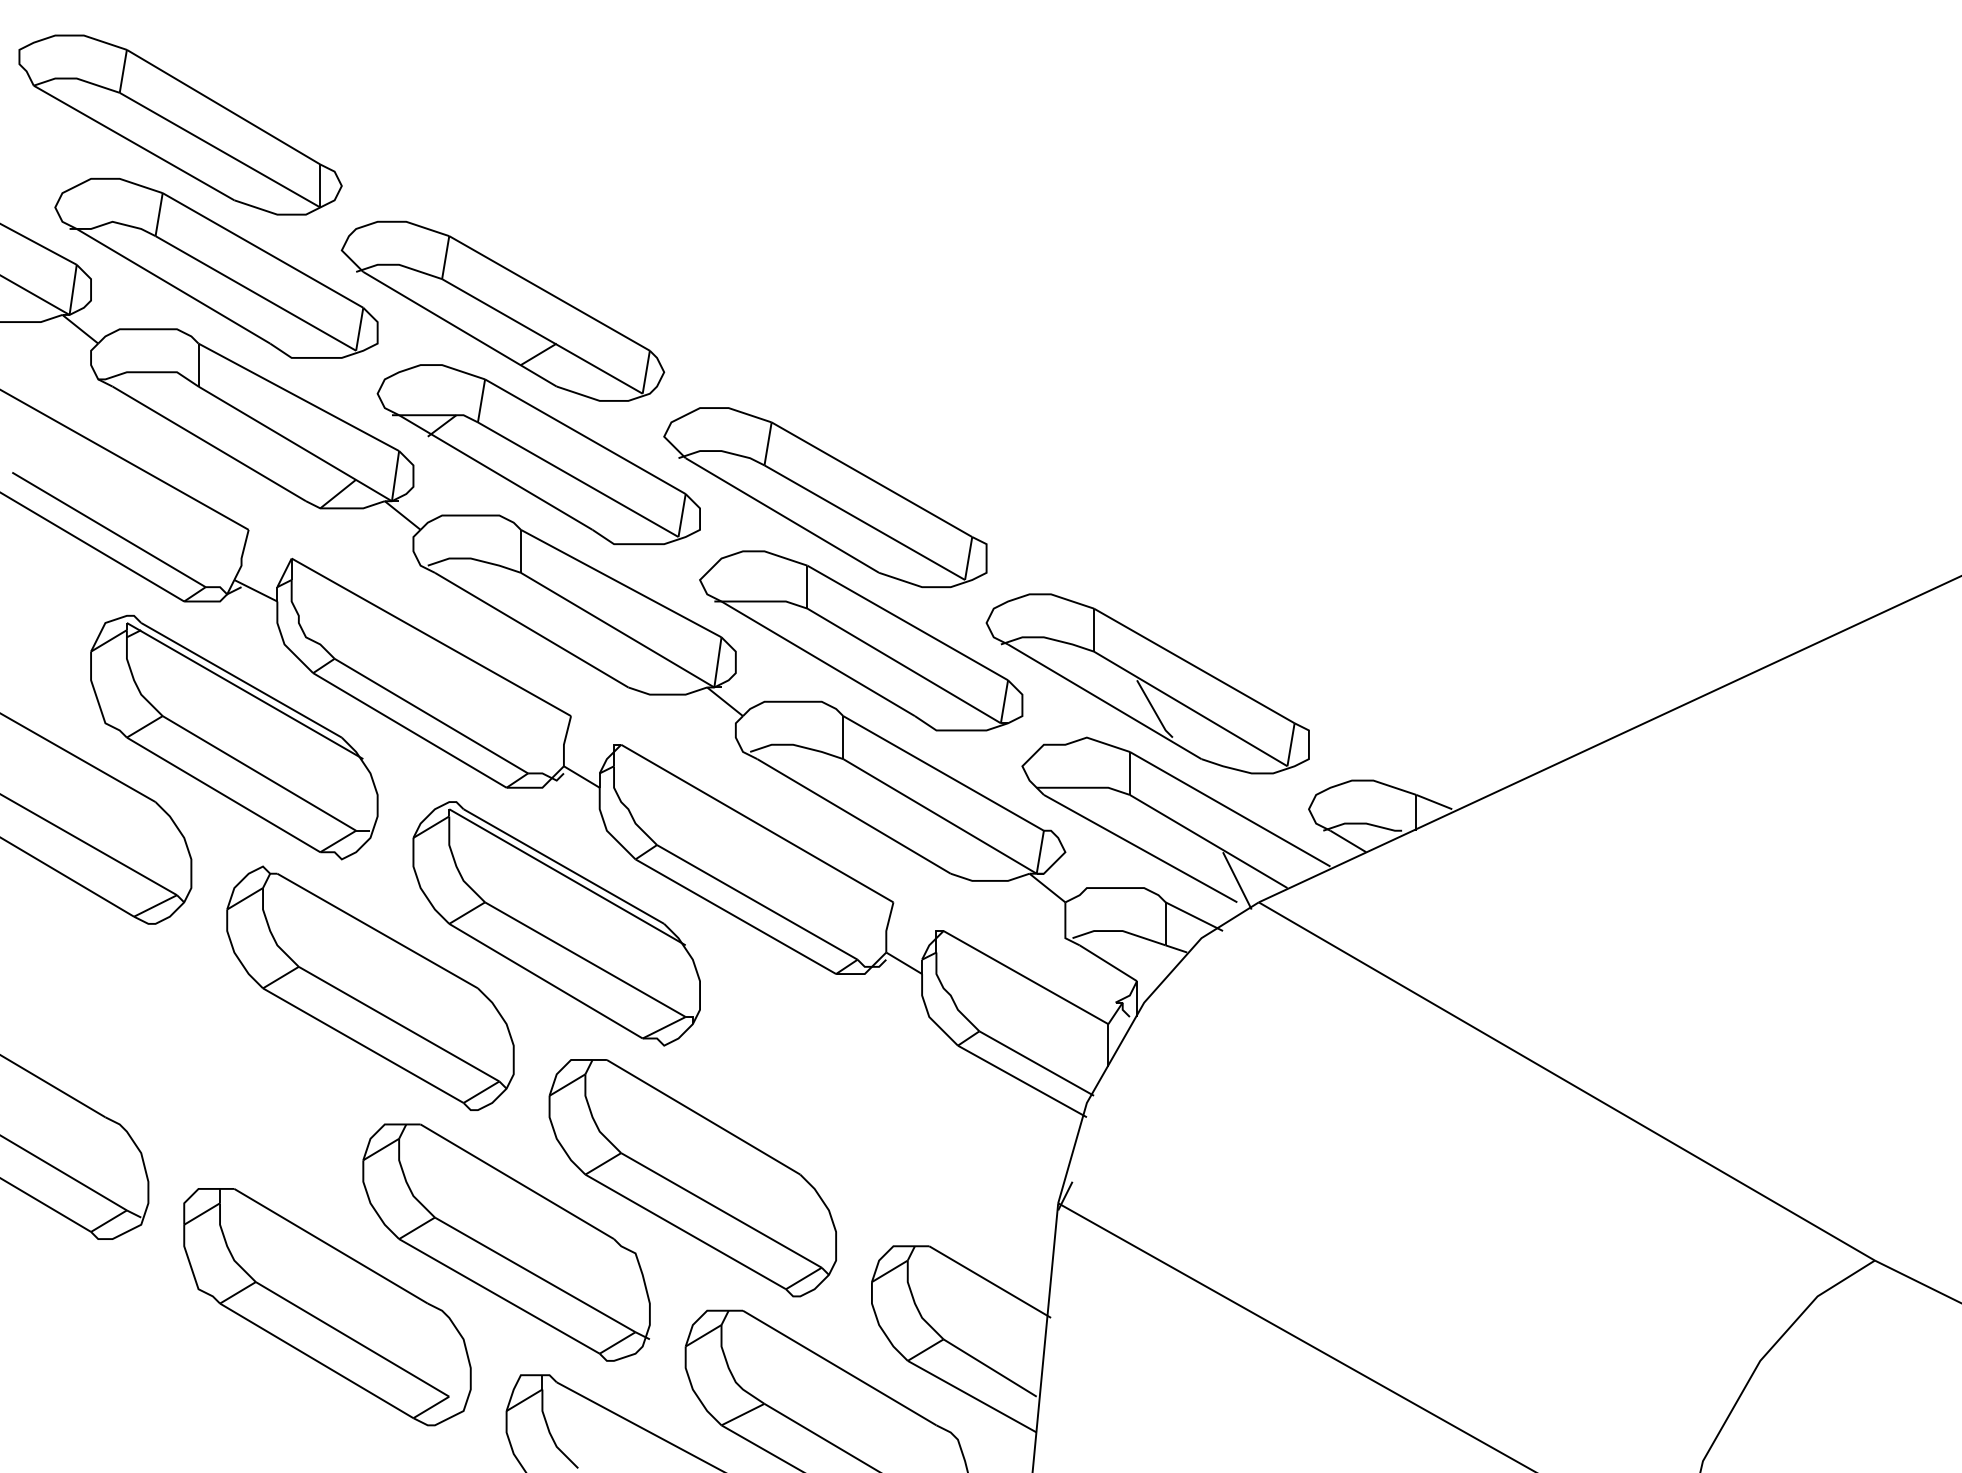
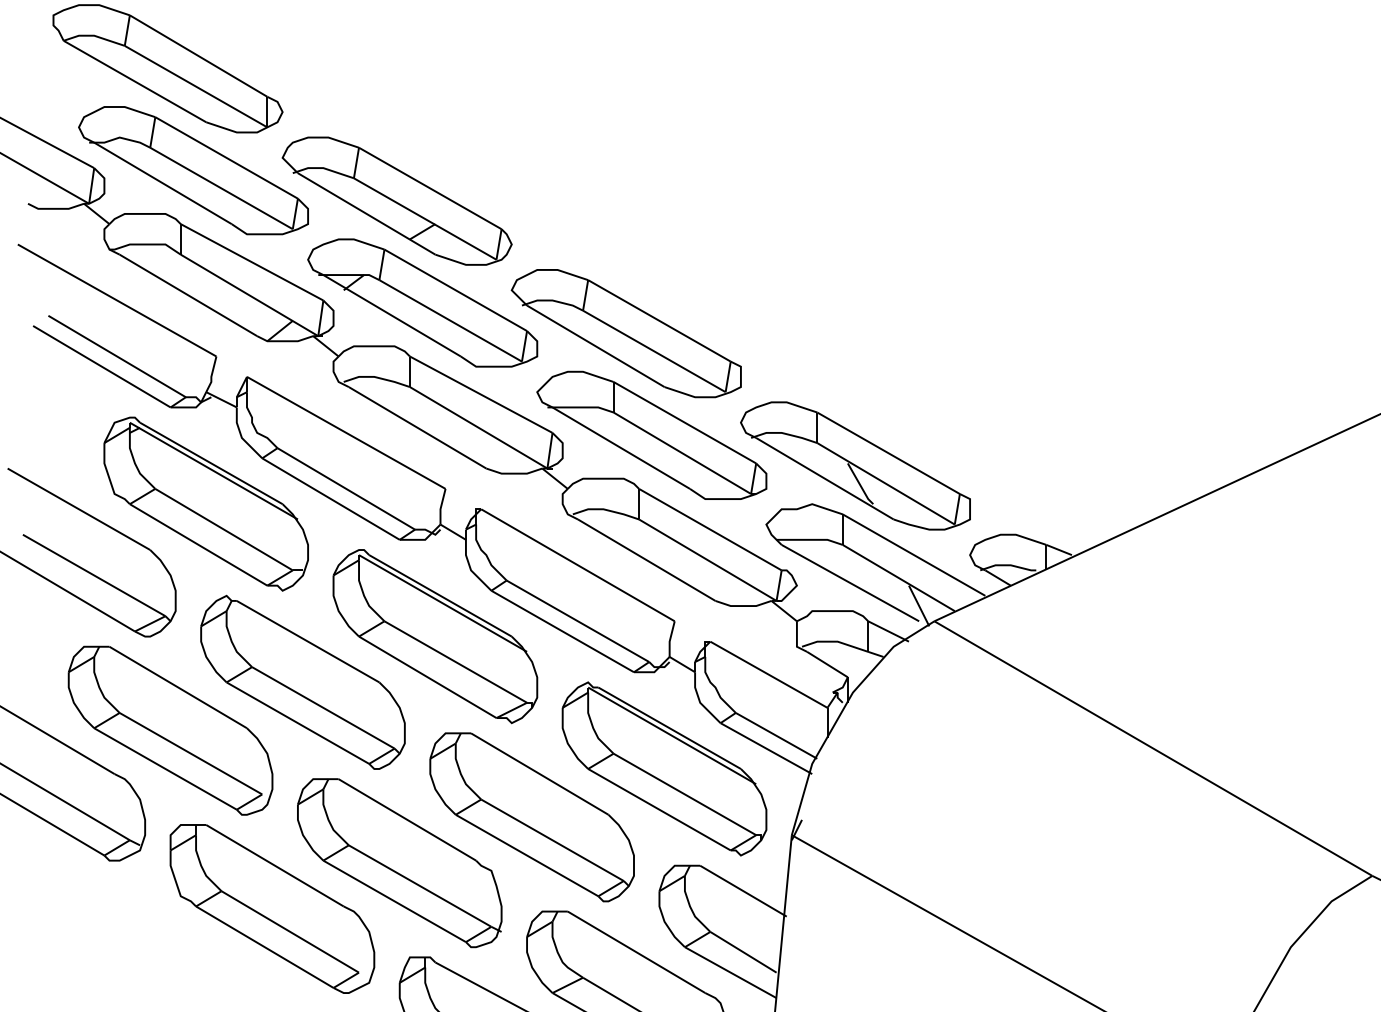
part: (184, 1056) -> (170, 730), added
part: (879, 1109) -> (664, 768), added

